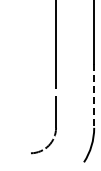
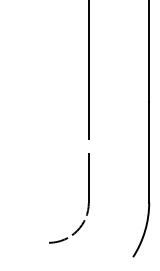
line: (94, 96) -> (149, 152), dashed -> solid

